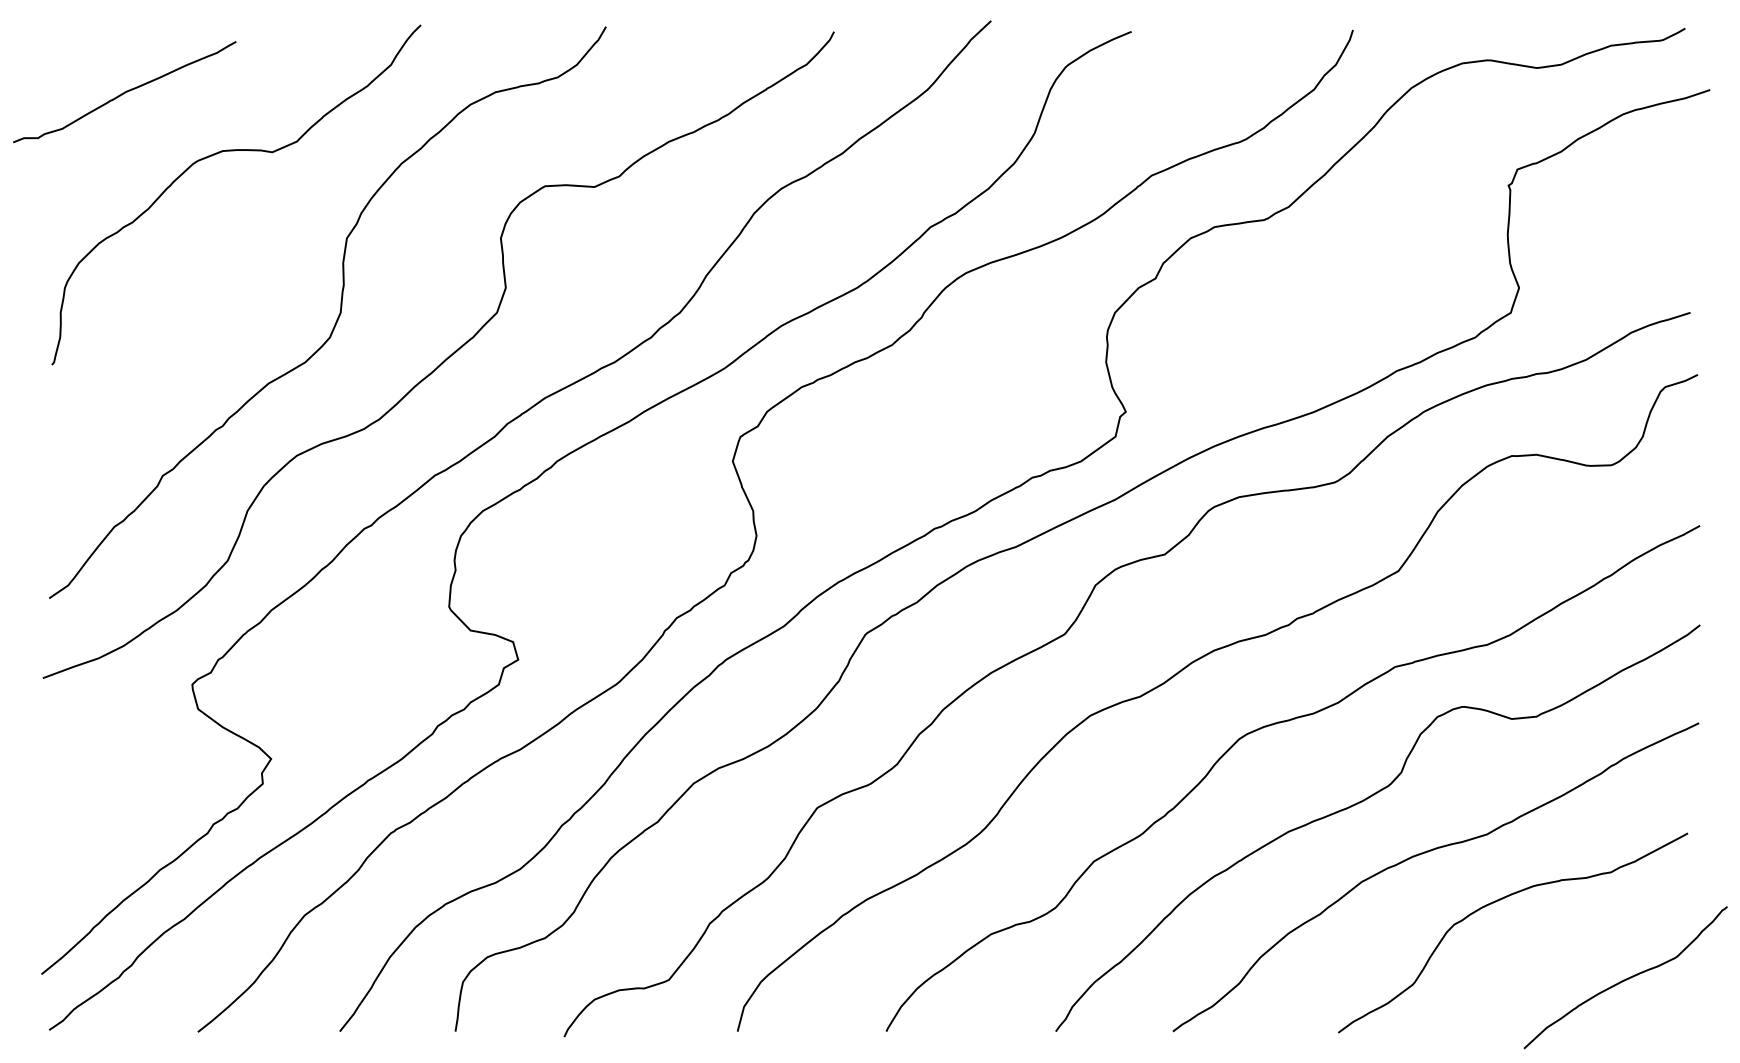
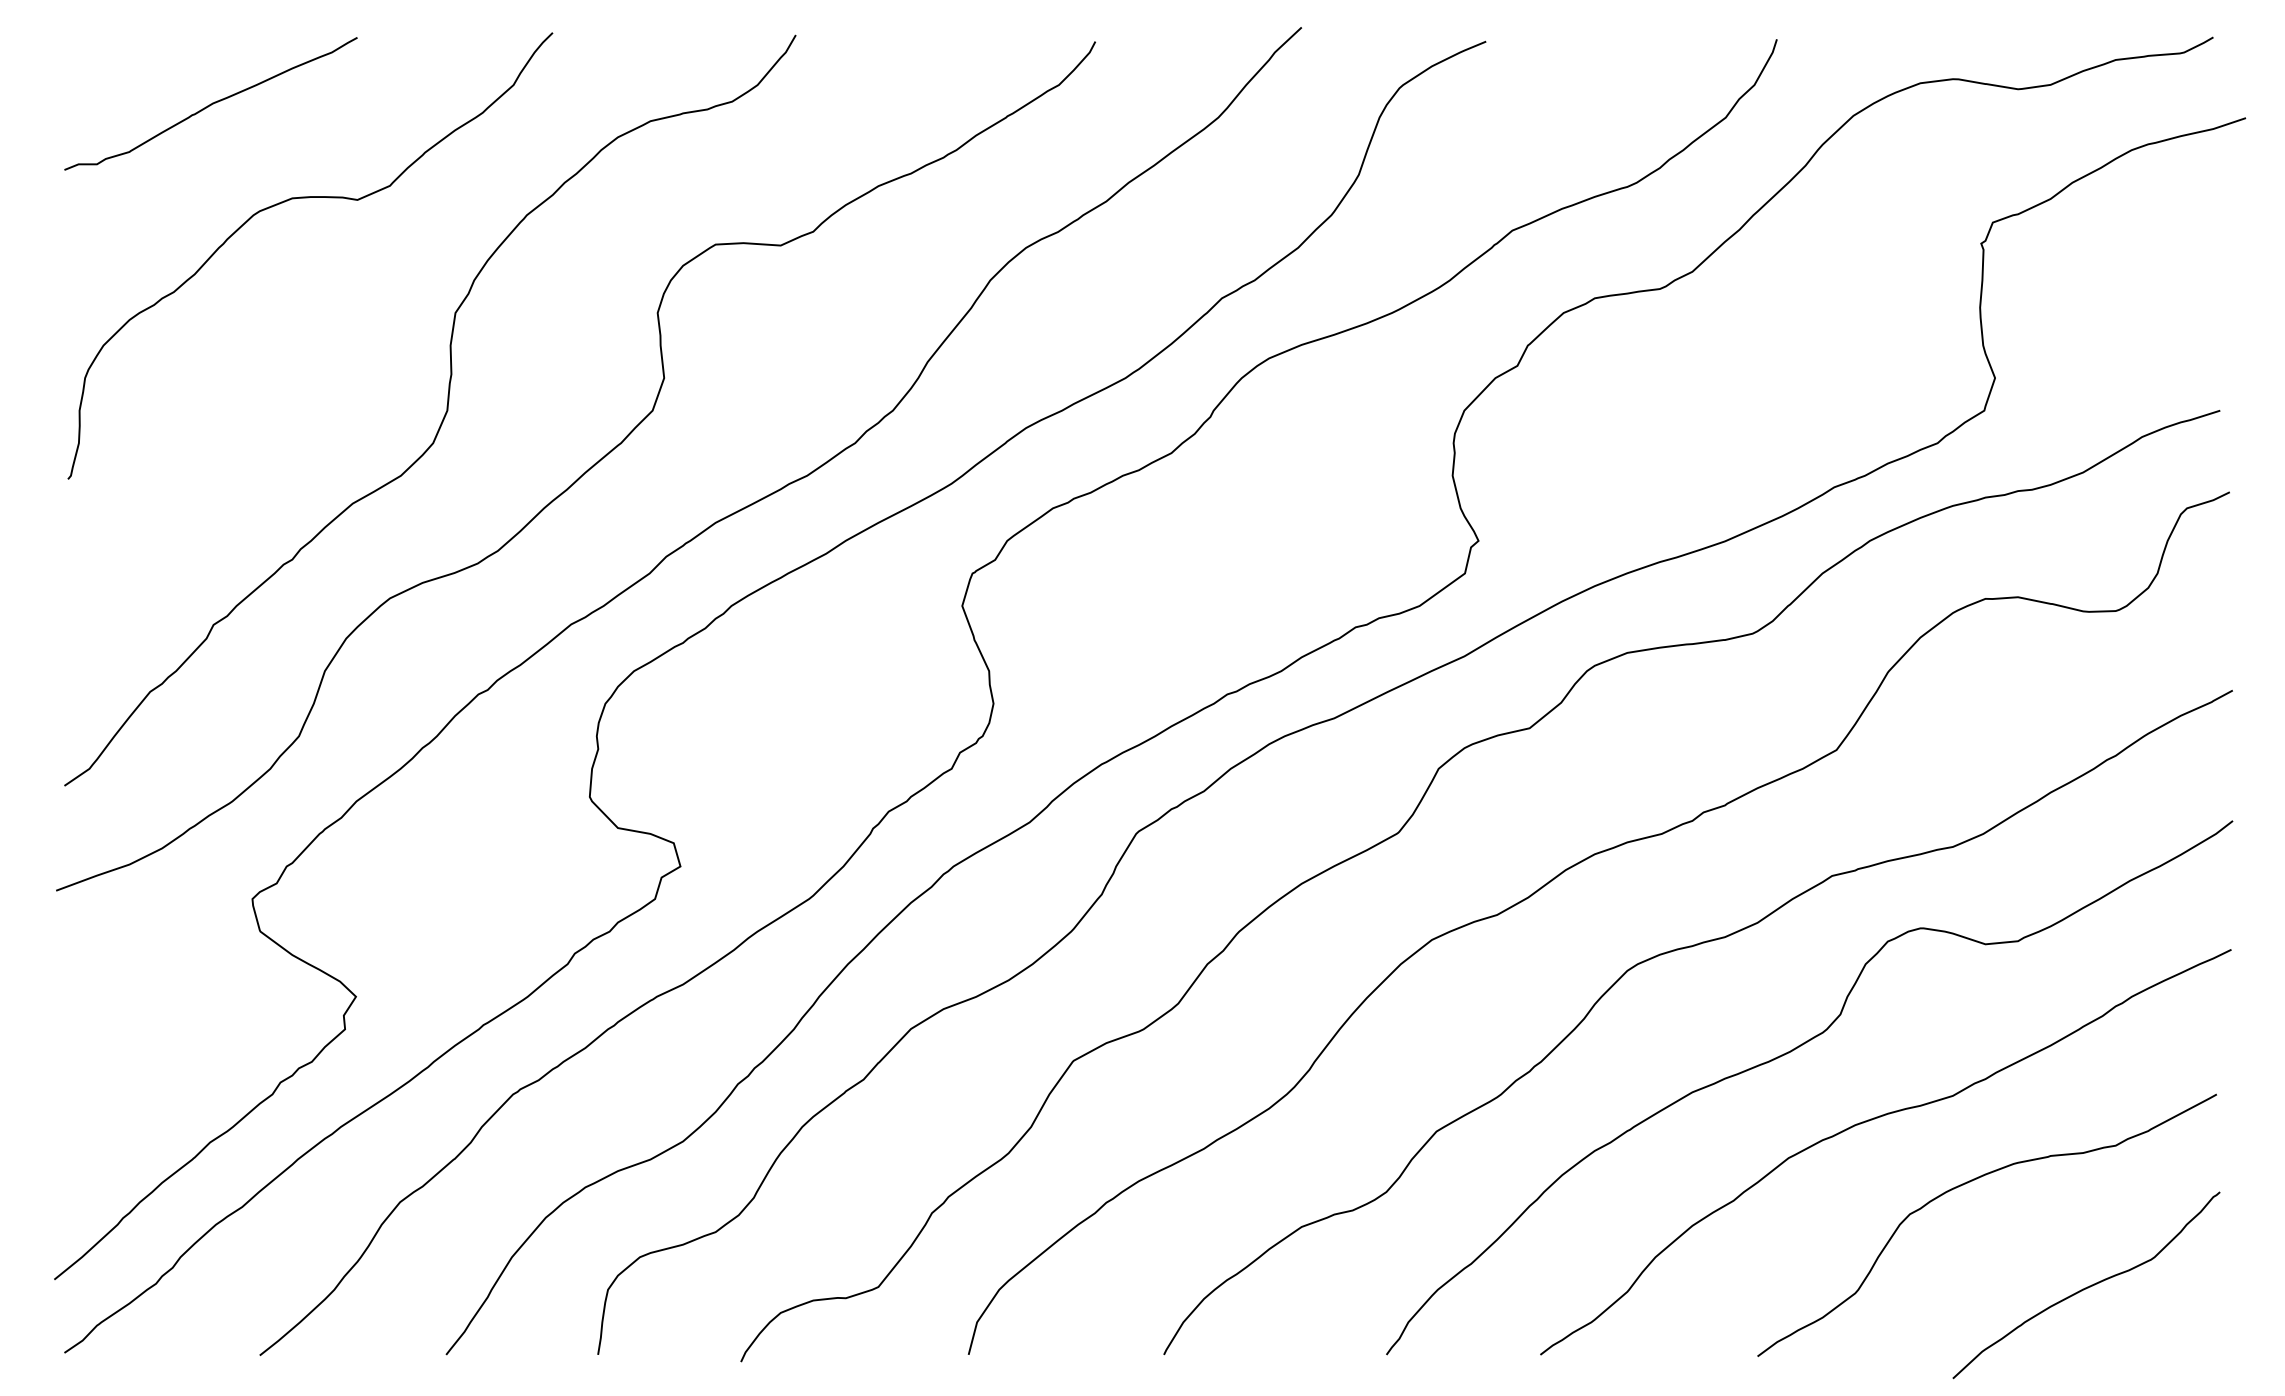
curve: (124, 92) -> (210, 104), moved
curve: (1625, 978) -> (2086, 1286), moved

